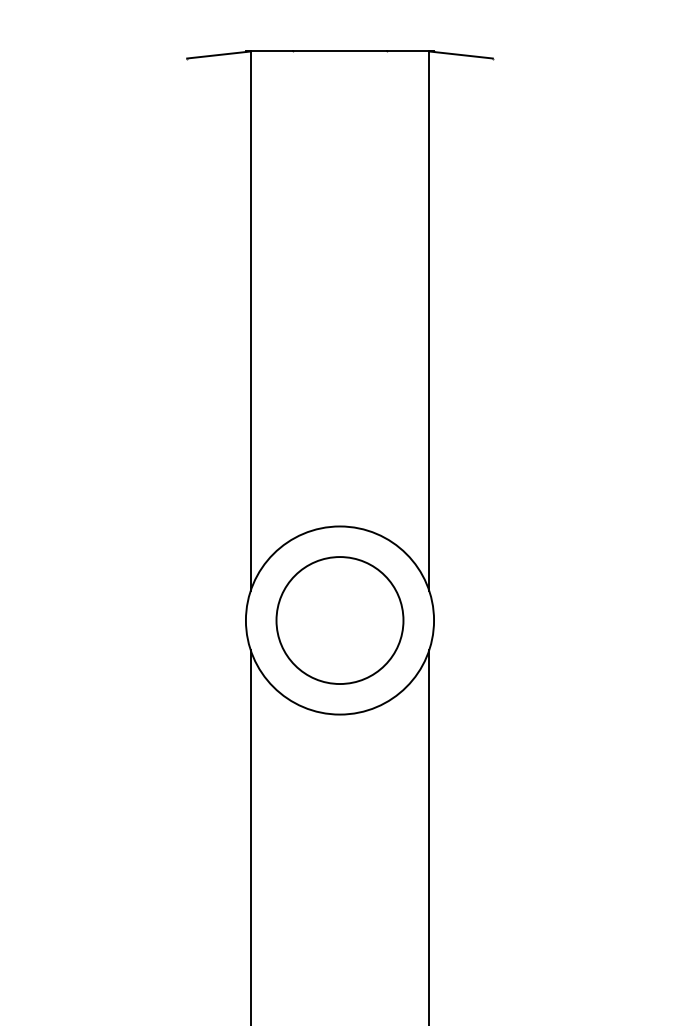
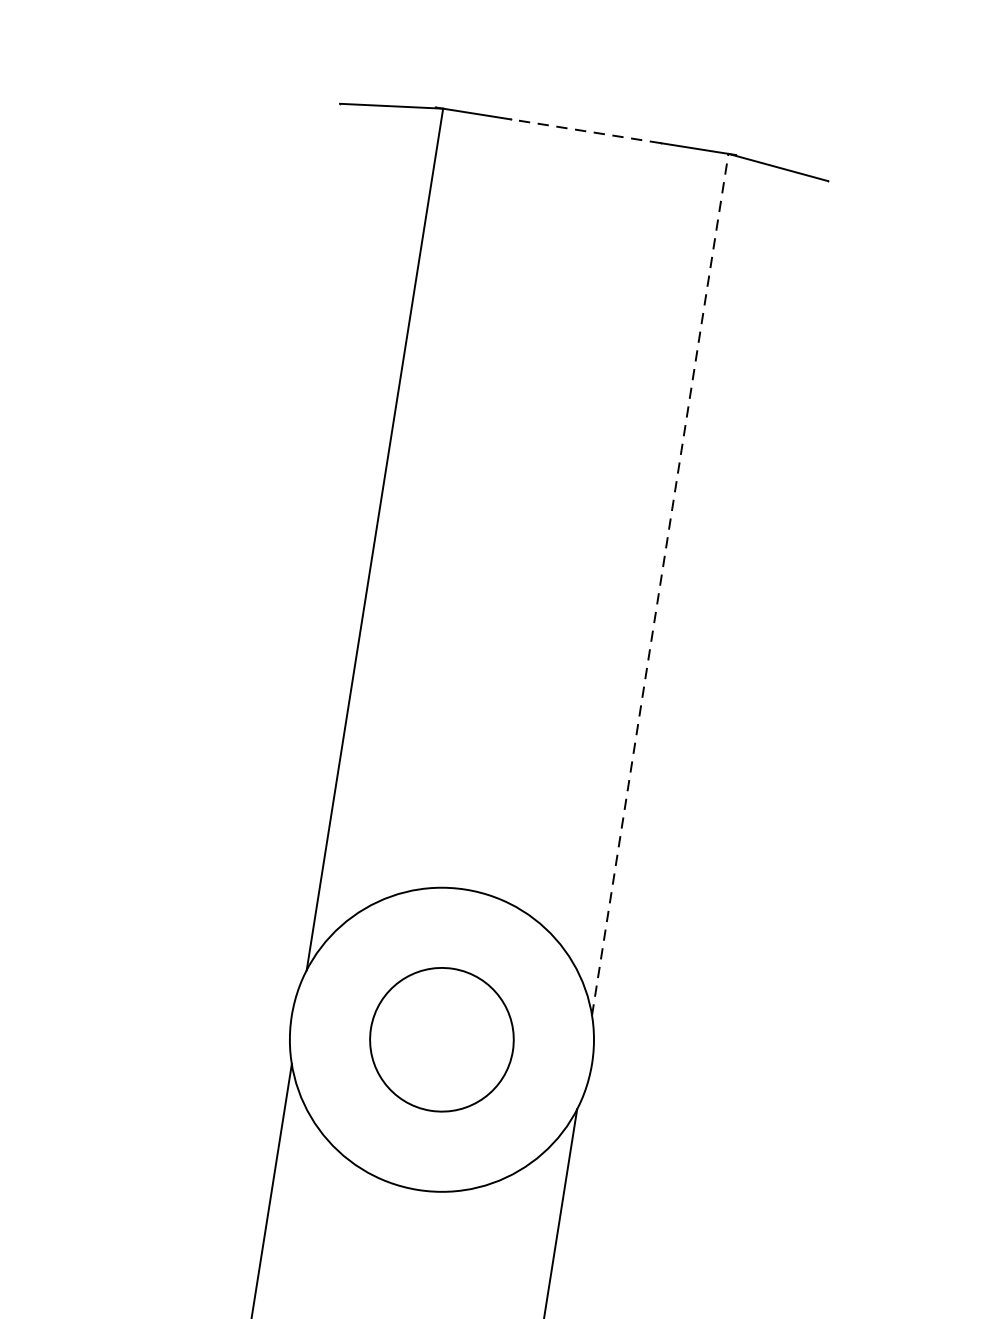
line: (339, 51) -> (585, 131), solid -> dashed
line: (429, 321) -> (660, 585), solid -> dashed
circle: (339, 620) -> (441, 1039), size x0.7

